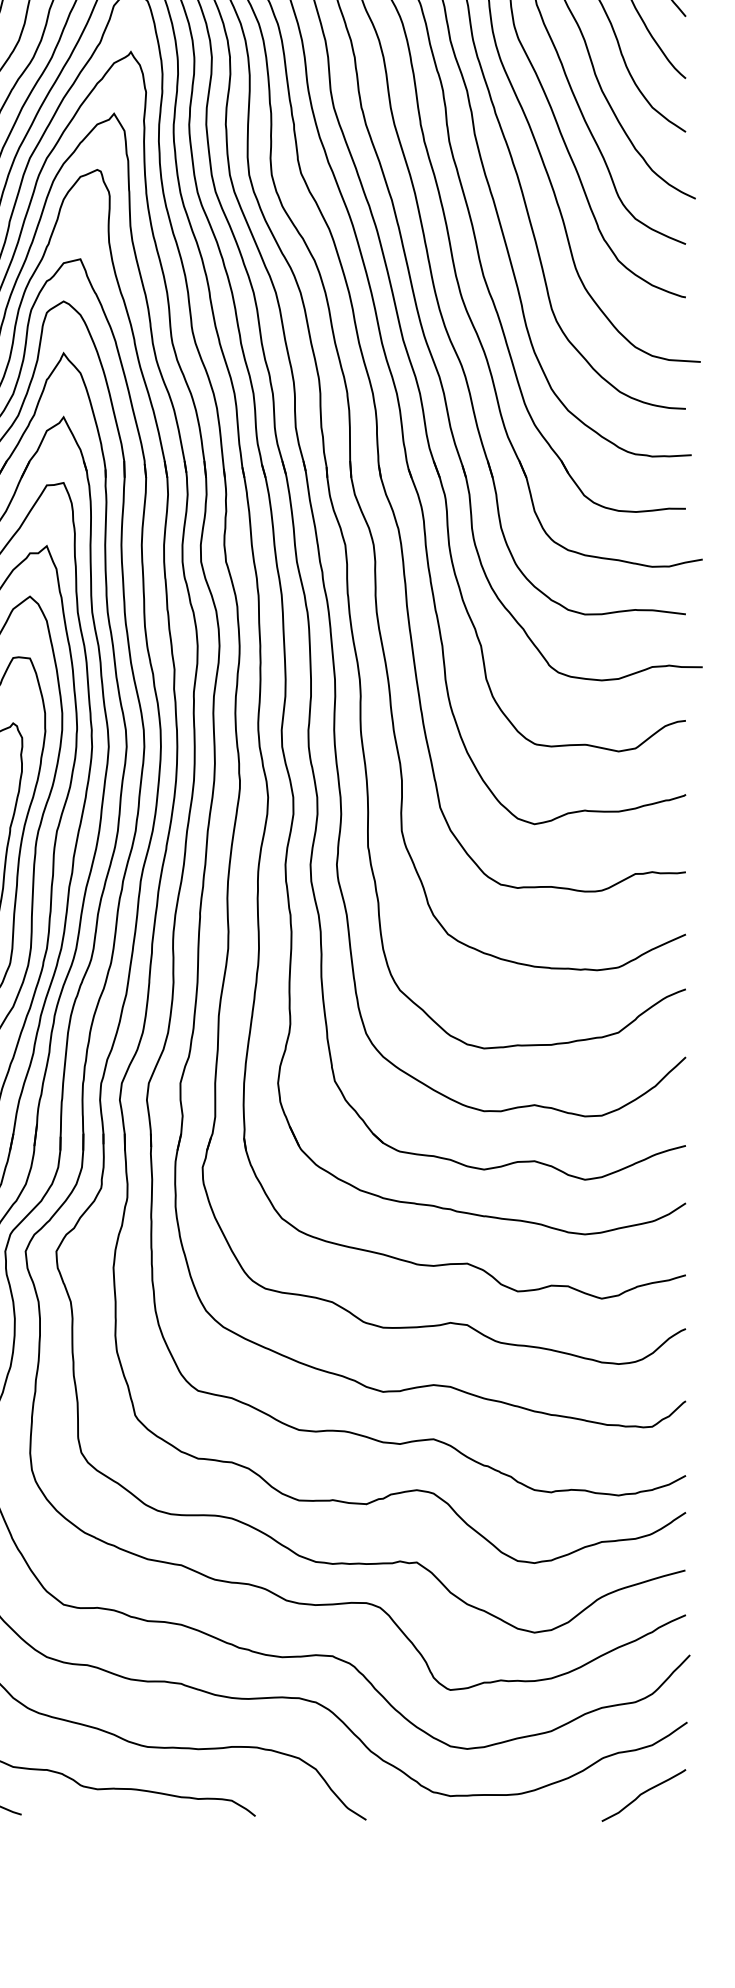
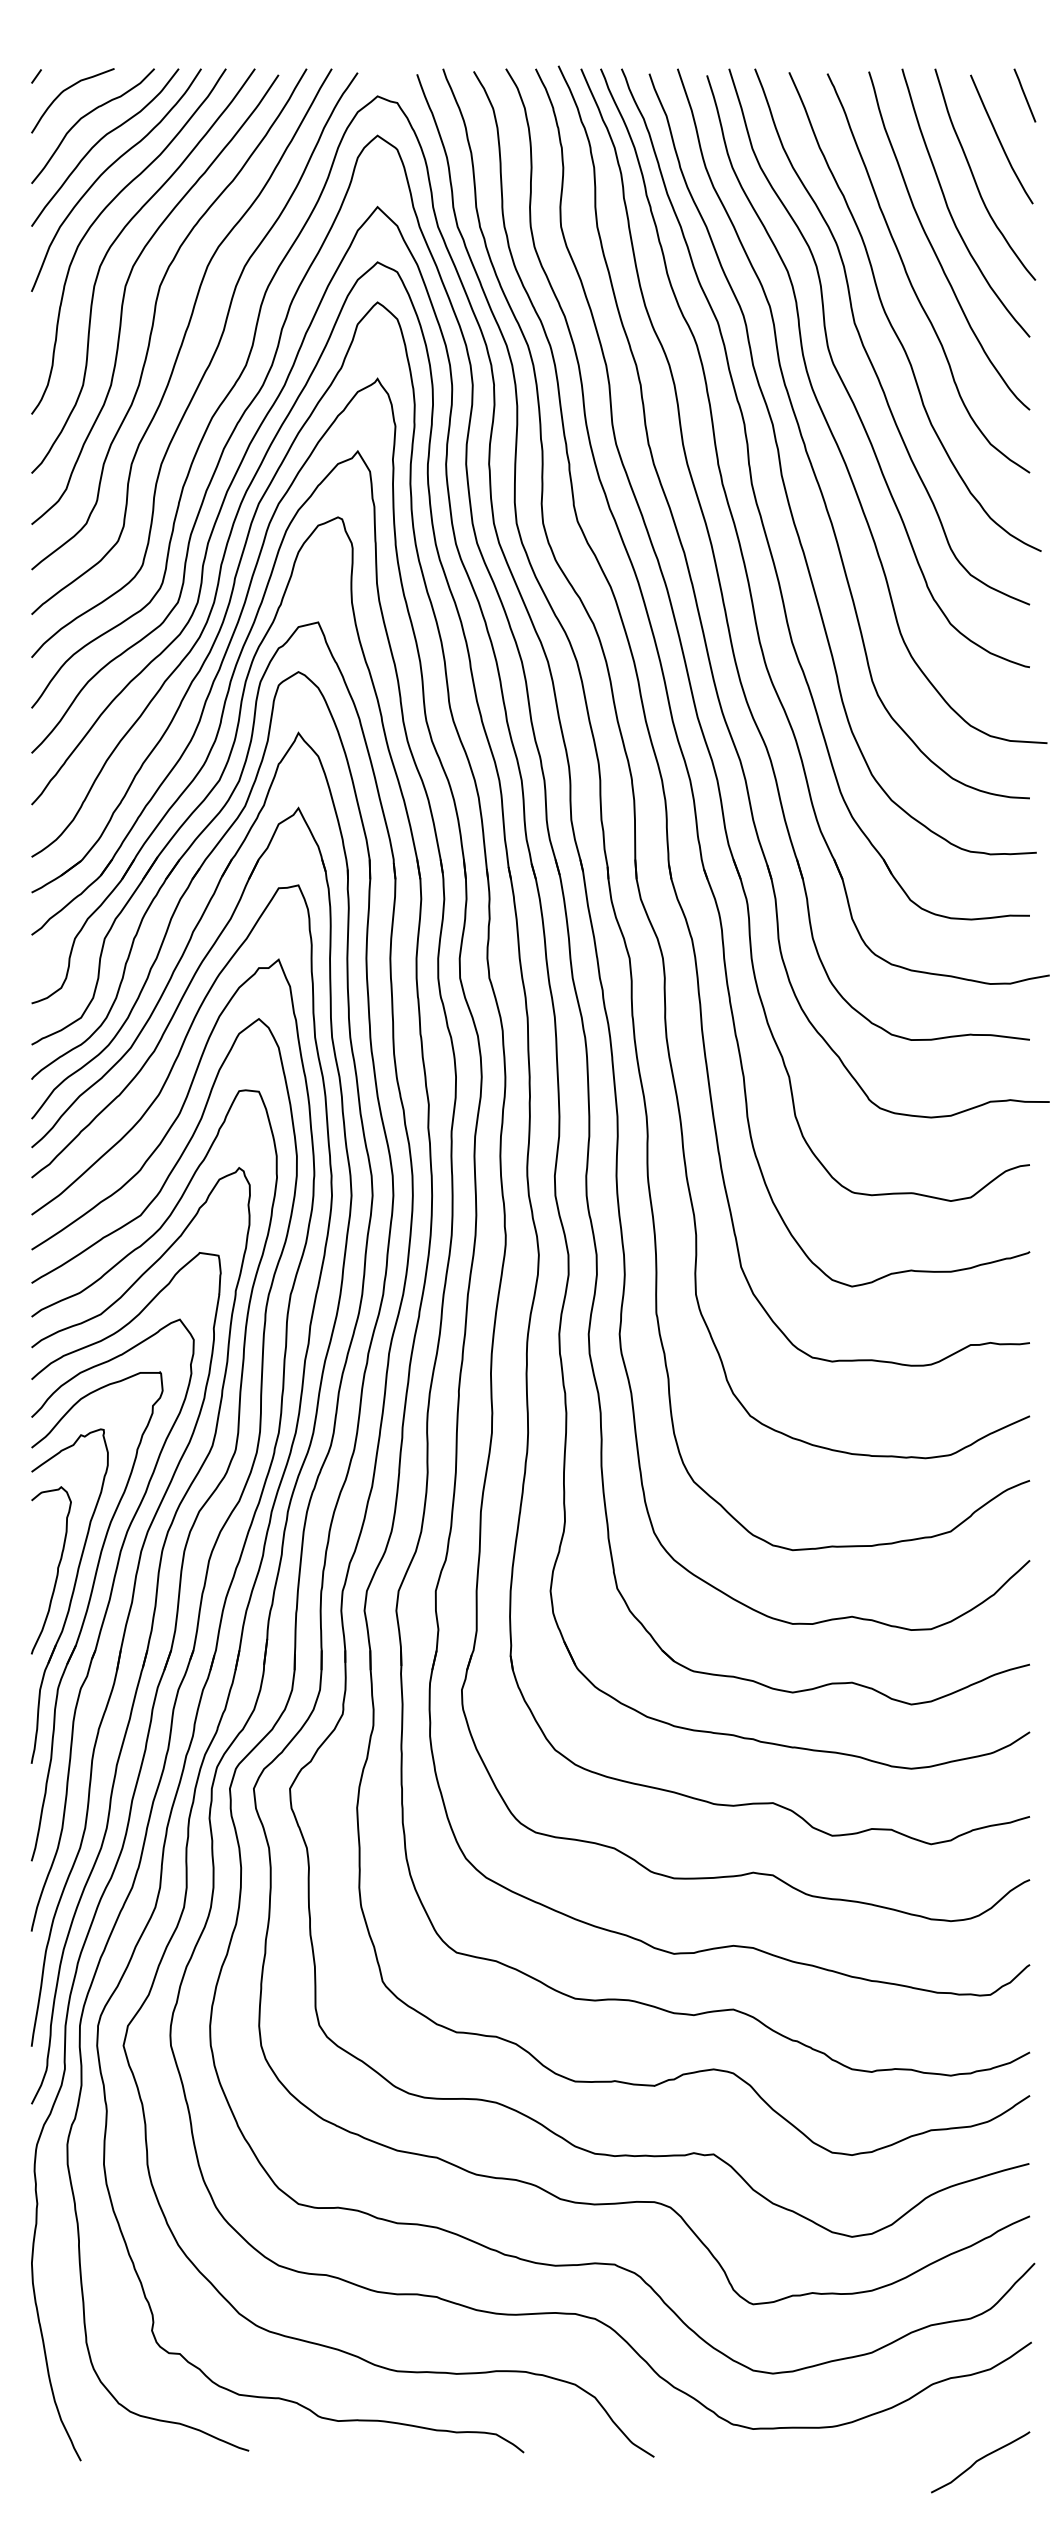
curve: (643, 1793) -> (980, 2460), moved

